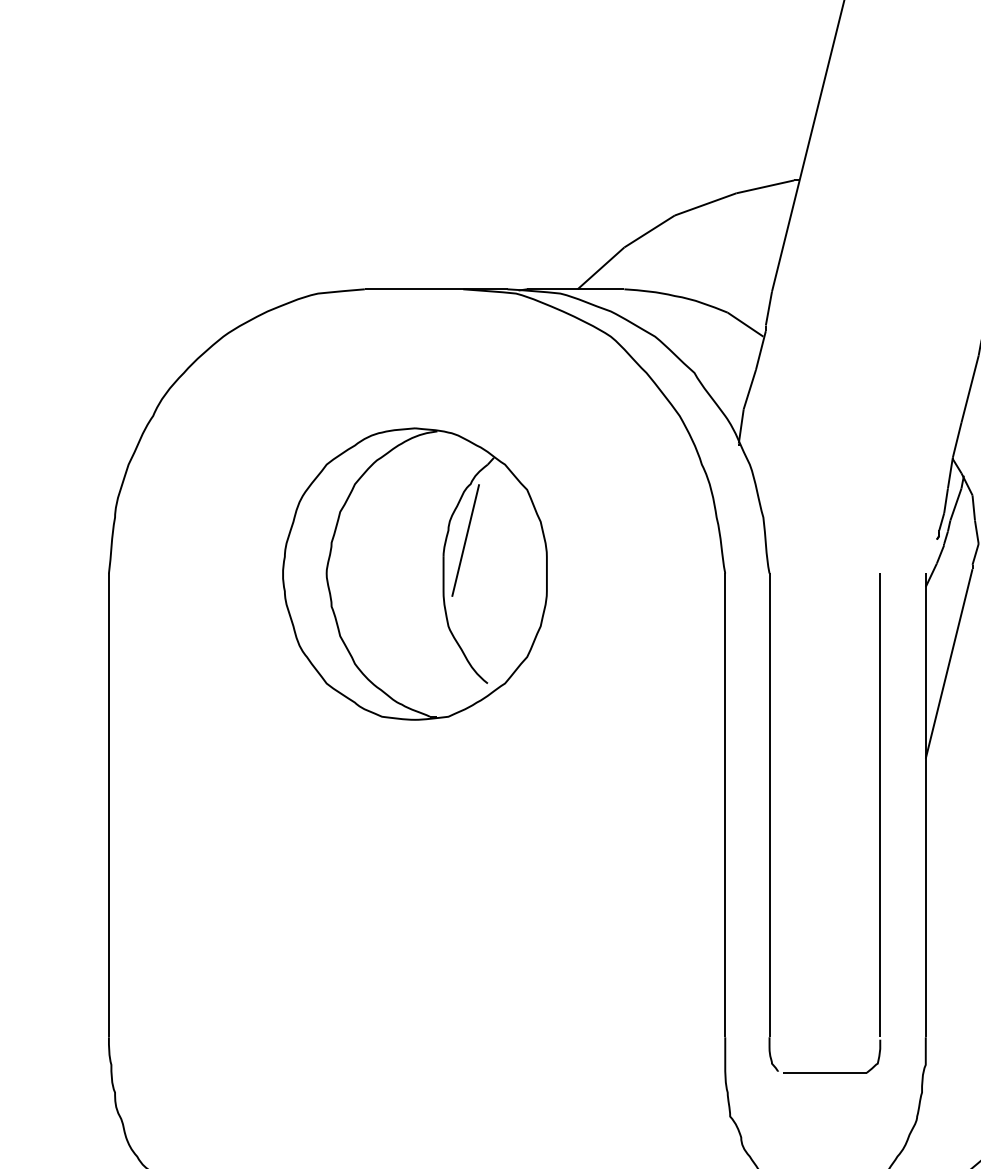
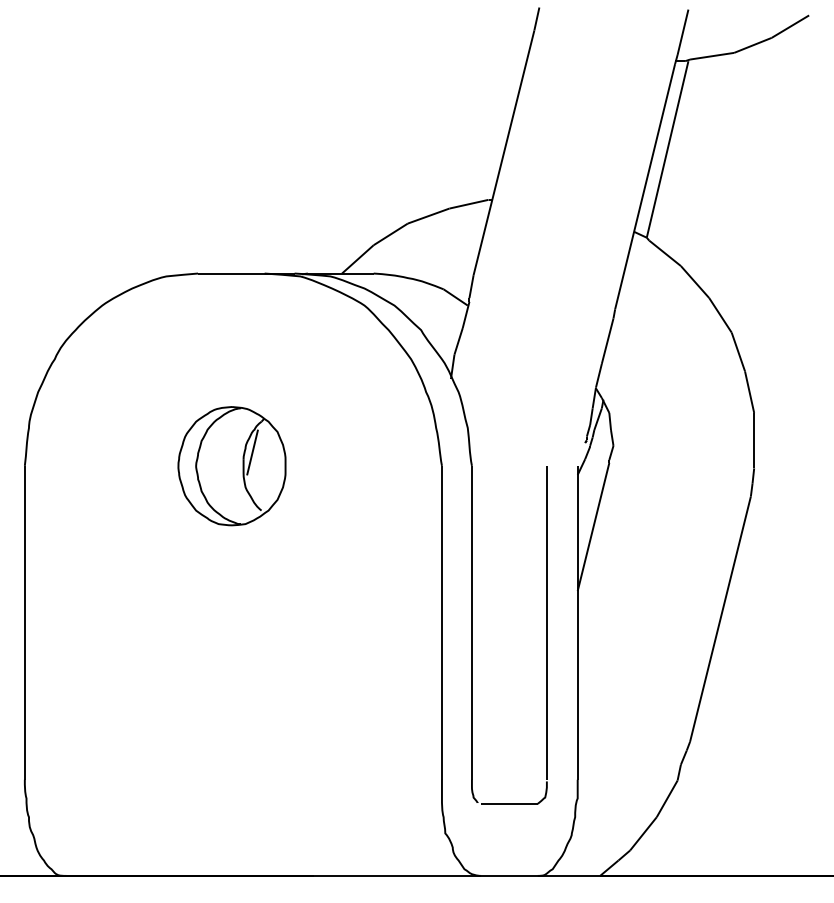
part: (414, 572) -> (231, 465), size x0.6

